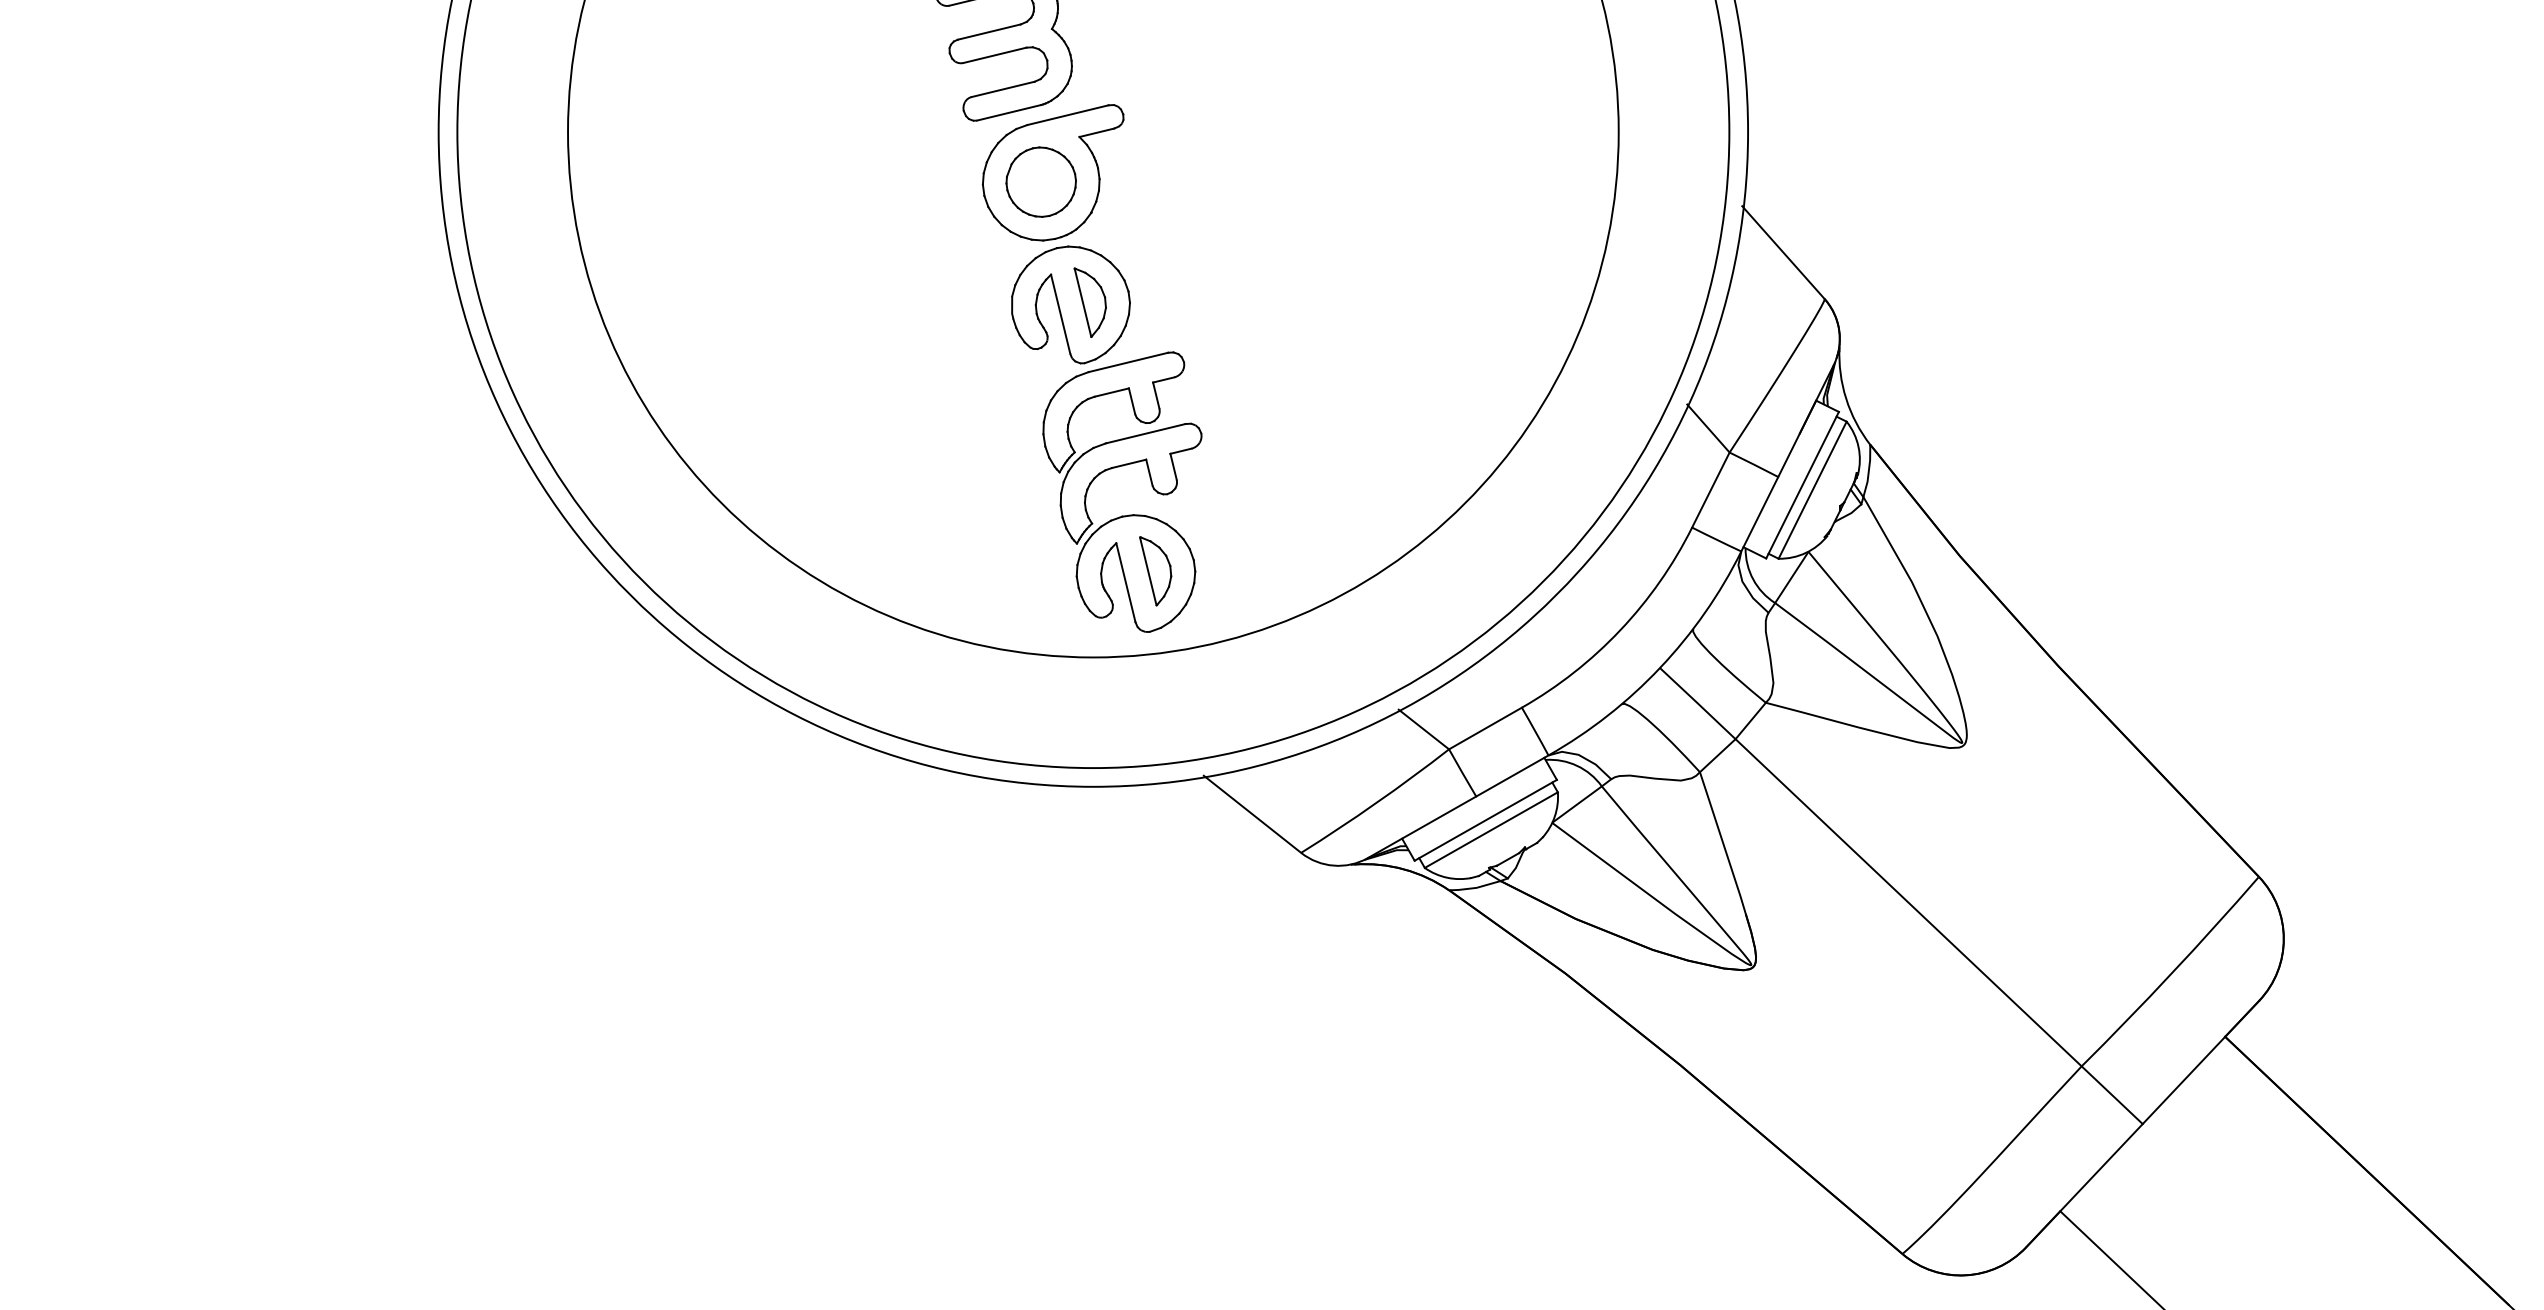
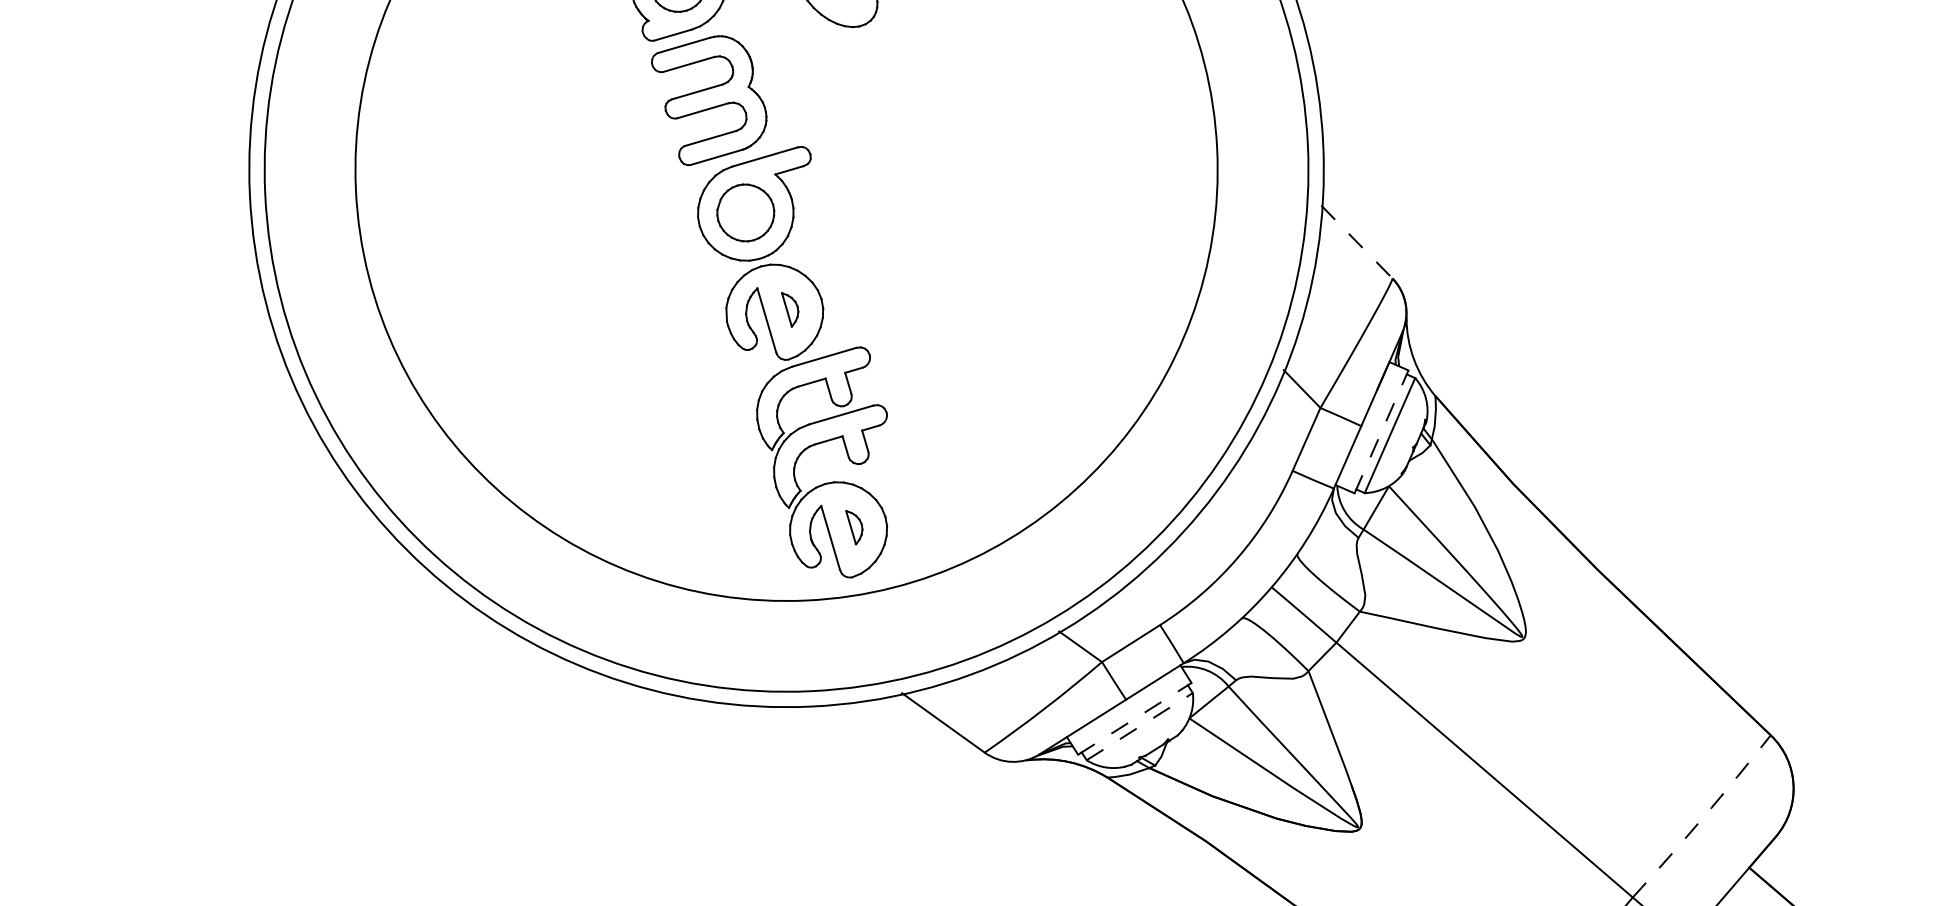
line: (1783, 253) -> (1356, 242), solid -> dashed
part: (1089, 302) -> (789, 309), size x0.6
line: (1802, 485) -> (1381, 432), solid -> dashed
part: (1155, 571) -> (854, 527), size x0.6
line: (1485, 820) -> (1134, 718), solid -> dashed
line: (1491, 830) -> (1139, 726), solid -> dashed
arc: (2171, 973) -> (1702, 817), solid -> dashed

